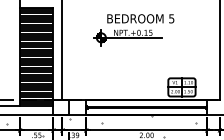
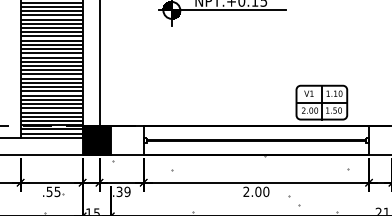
fill: (60, 107) -> (95, 140), added

